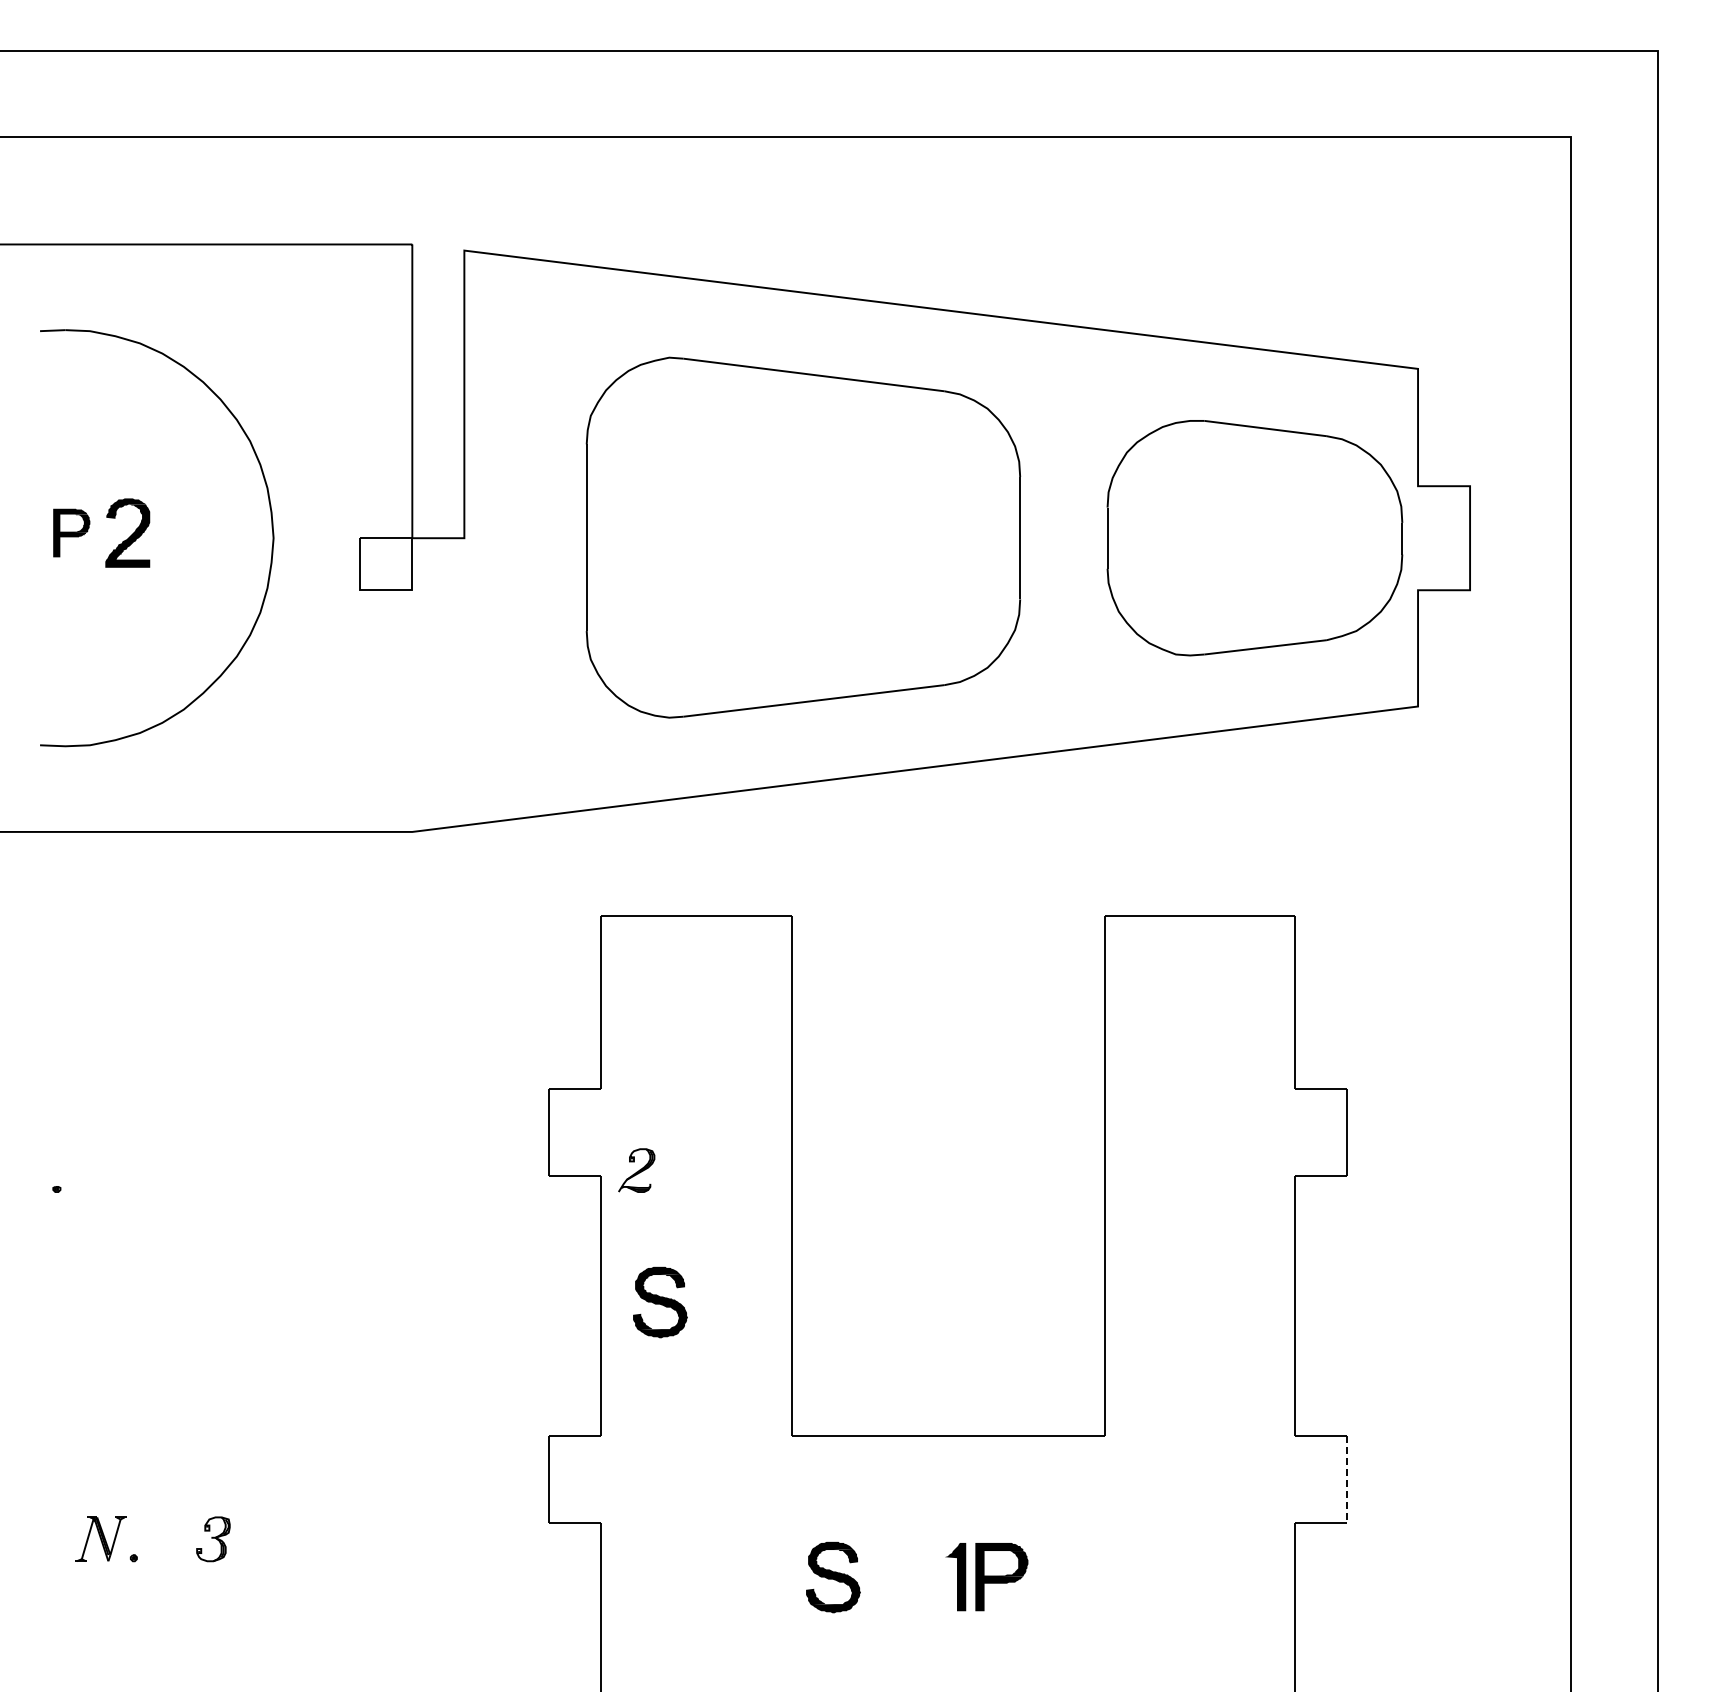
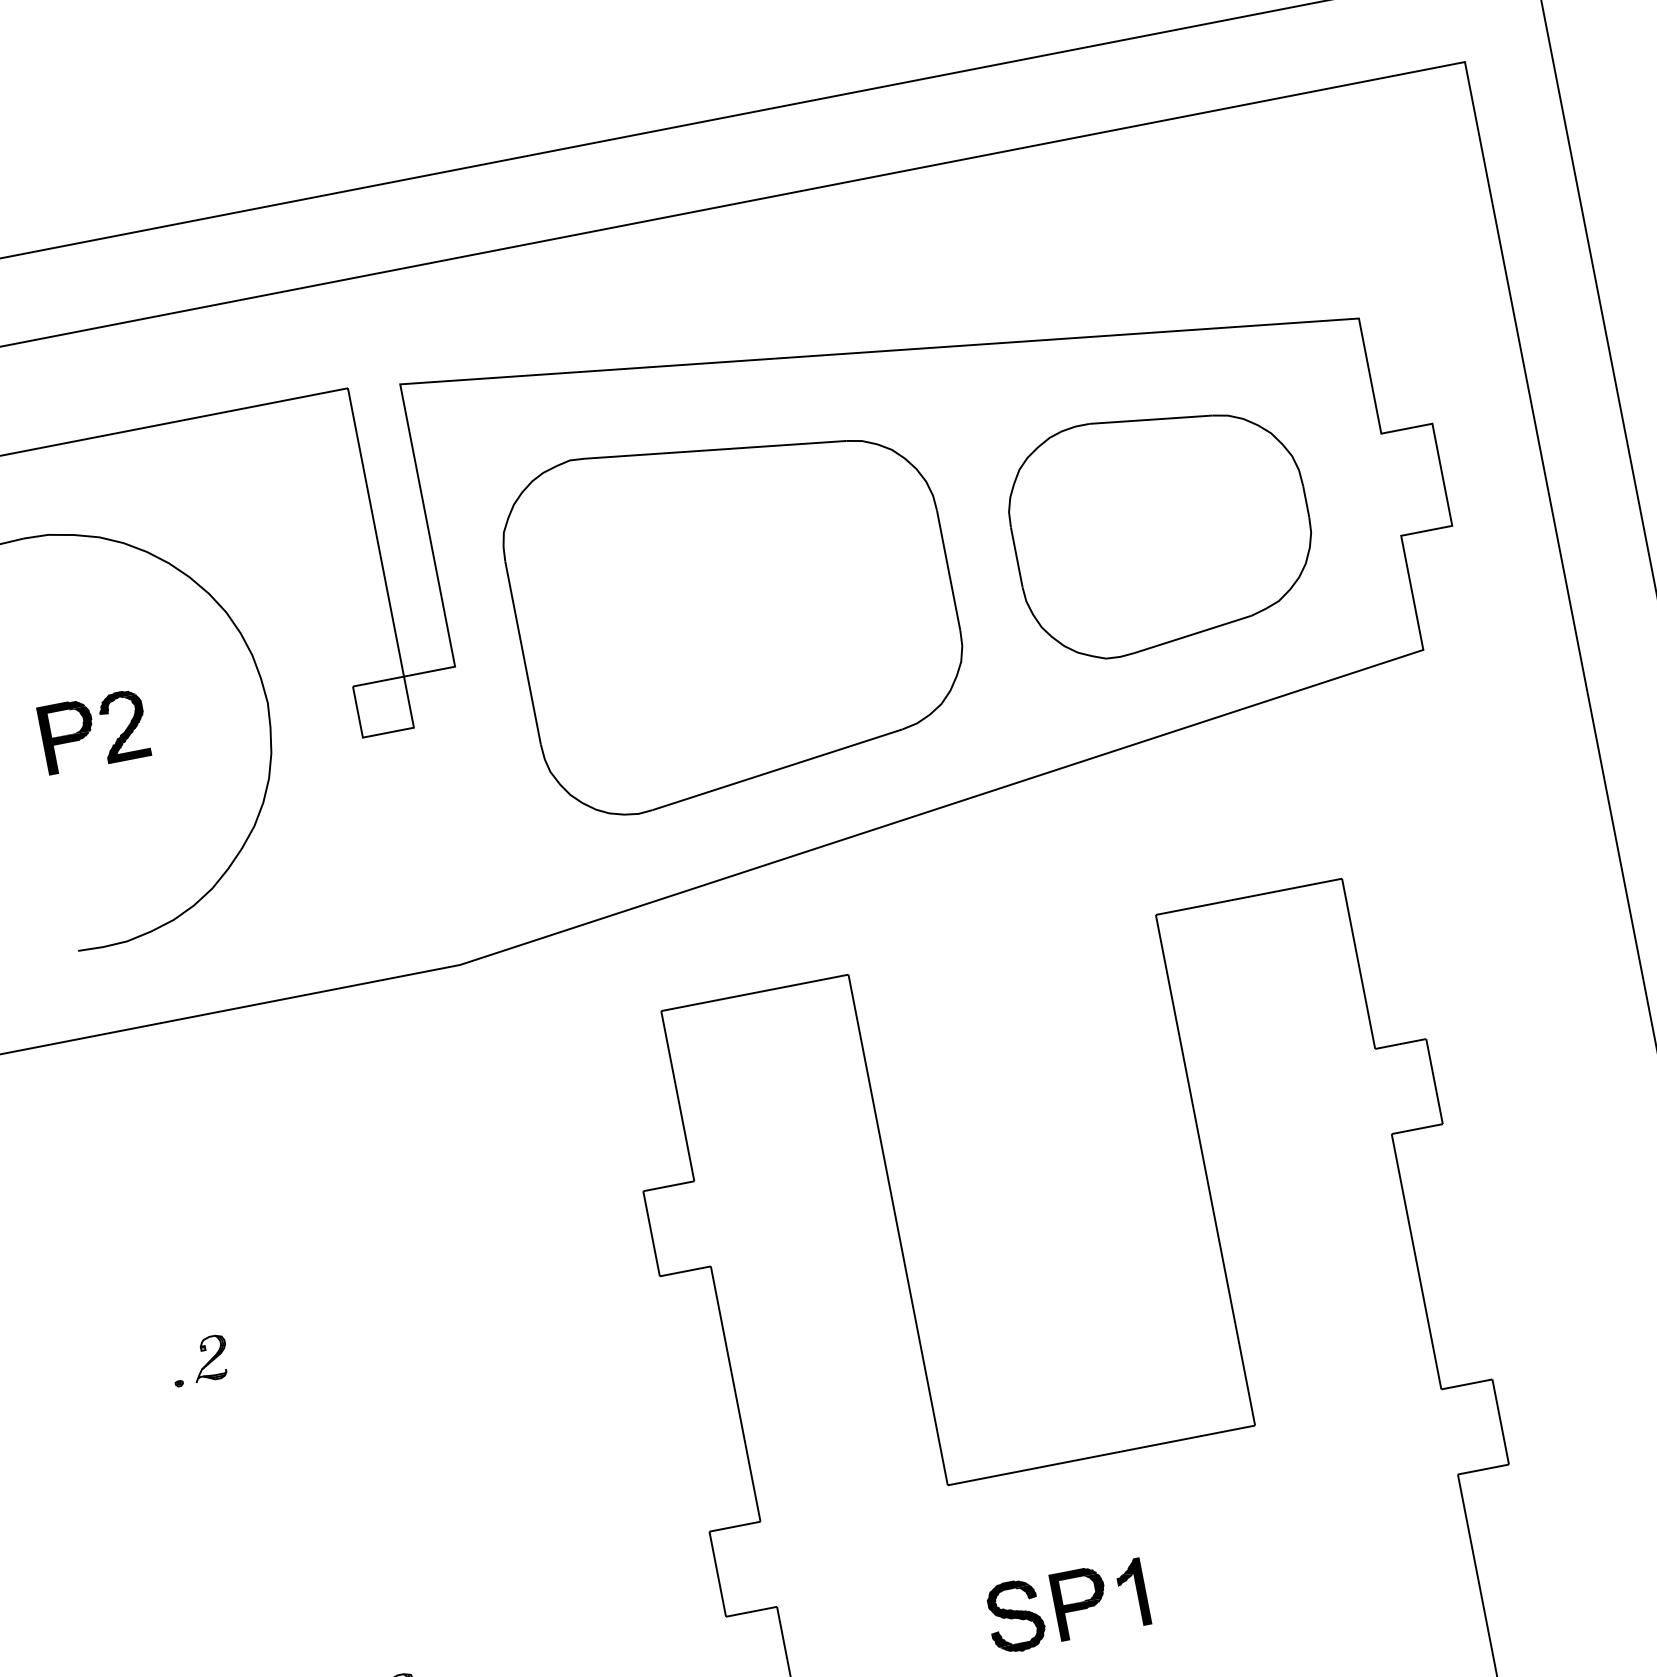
part: (71, 532) -> (68, 736), size x1.43
part: (803, 537) -> (735, 611), moved
part: (1254, 538) -> (1161, 529), moved
part: (636, 1170) -> (209, 1358), moved
part: (660, 1302) -> (793, 1379), removed
line: (1346, 1479) -> (1500, 1422), dashed -> solid
fill: (948, 1562) -> (1125, 1579), added
part: (1001, 1577) -> (1080, 1603), moved

